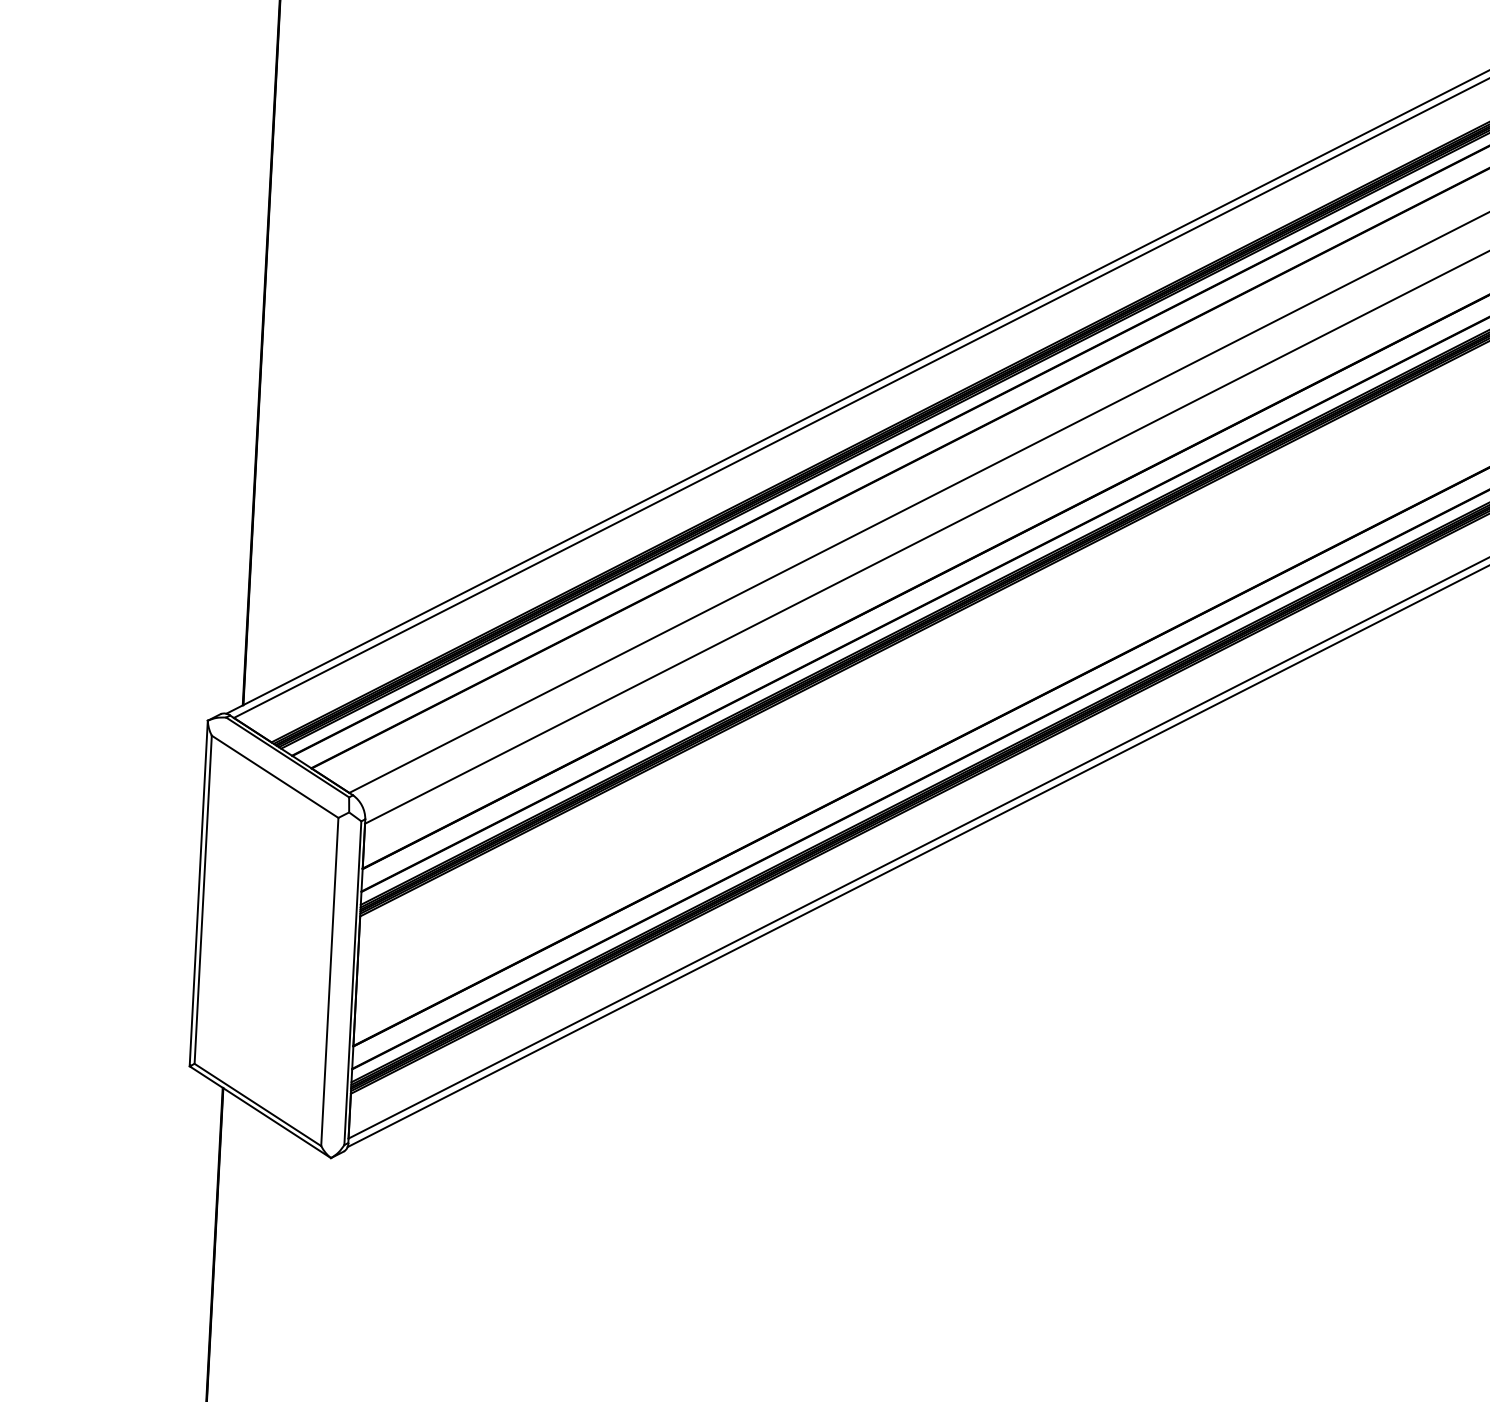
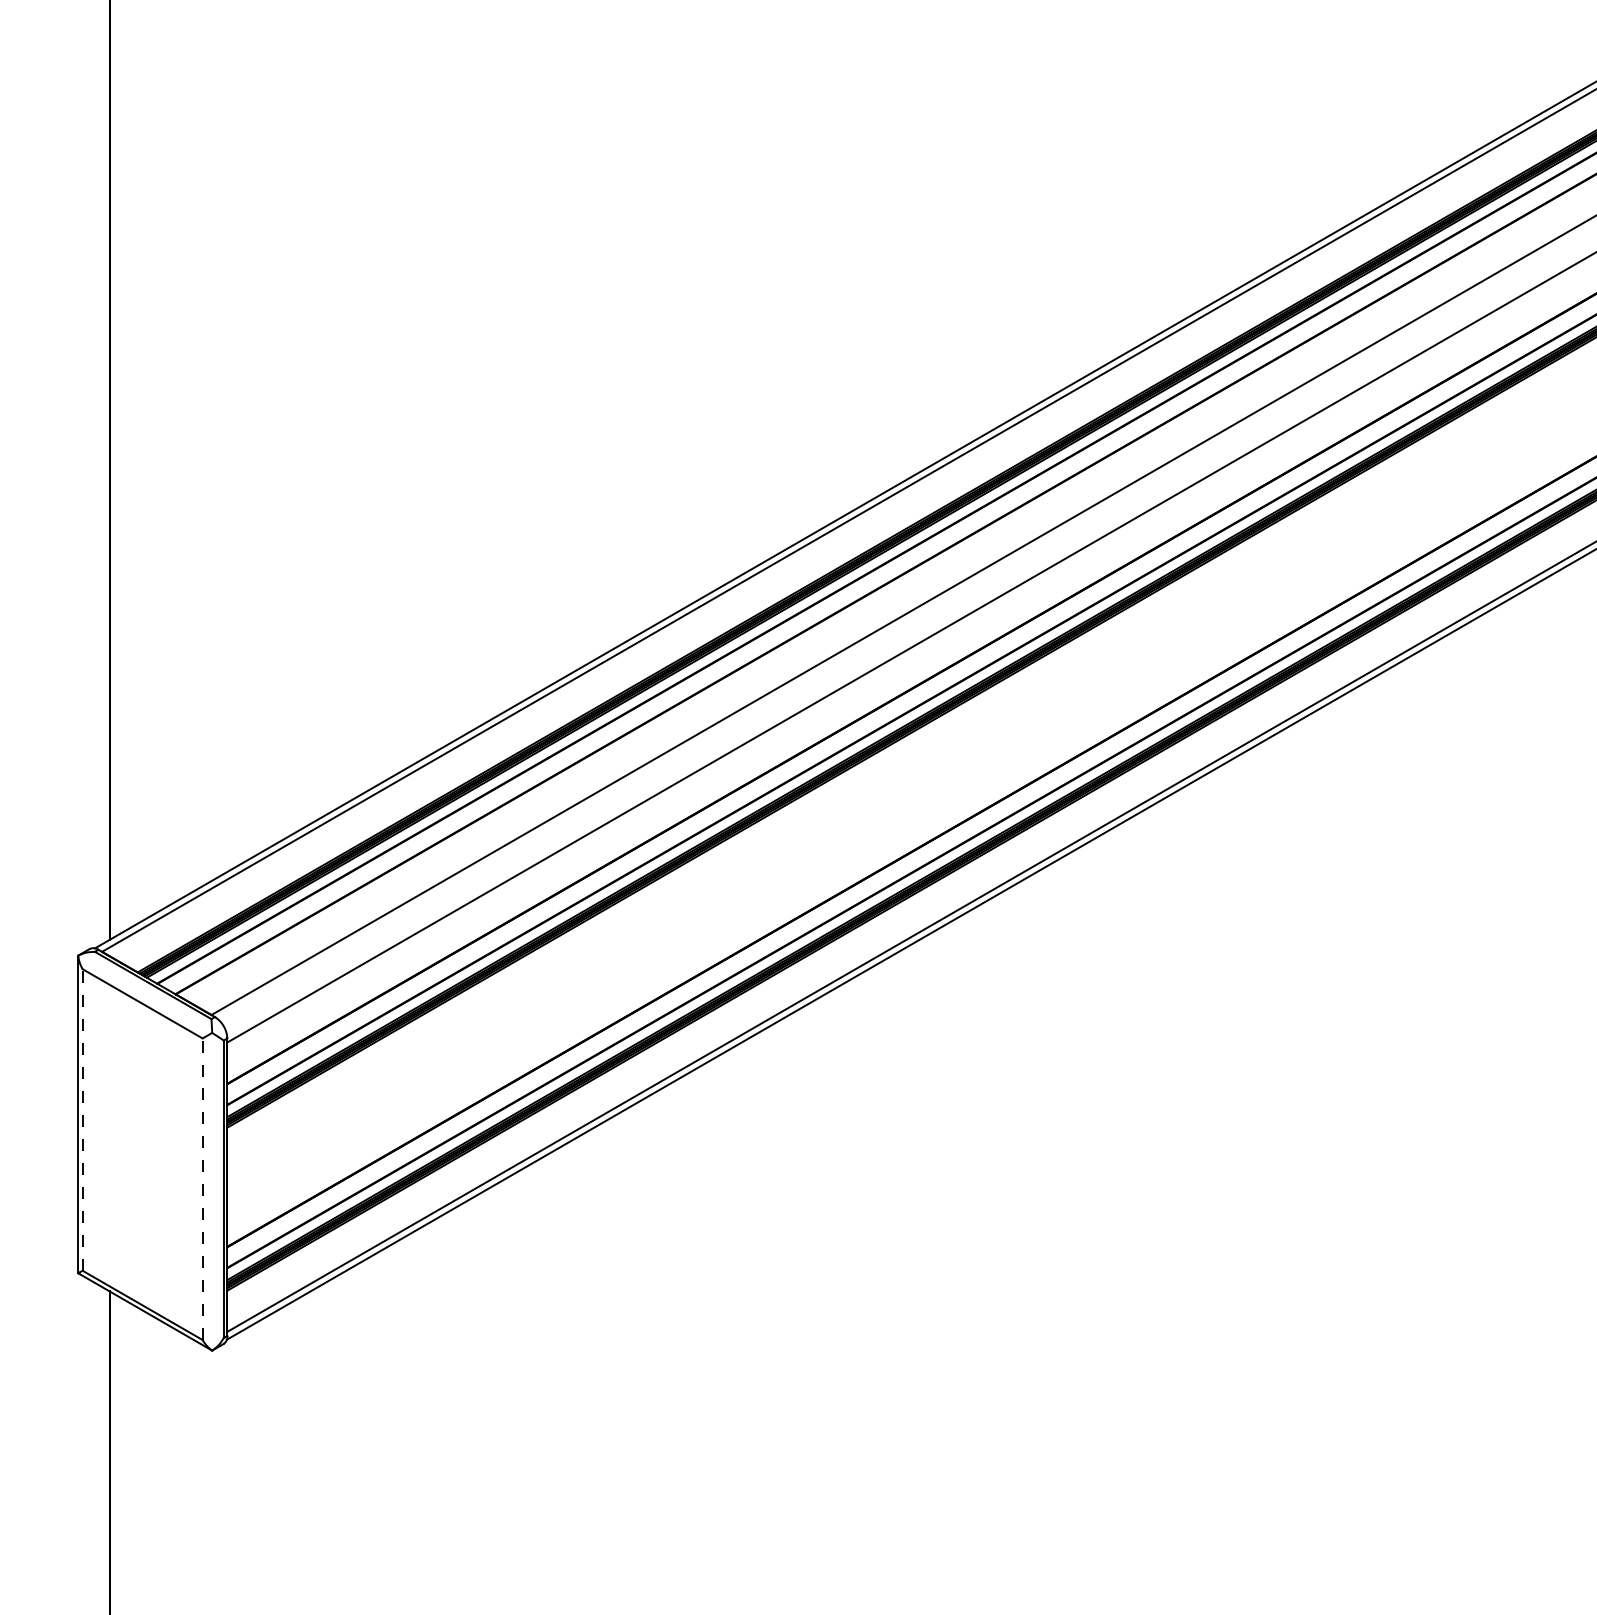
line: (203, 899) -> (82, 1119), solid -> dashed
line: (329, 982) -> (202, 1189), solid -> dashed

